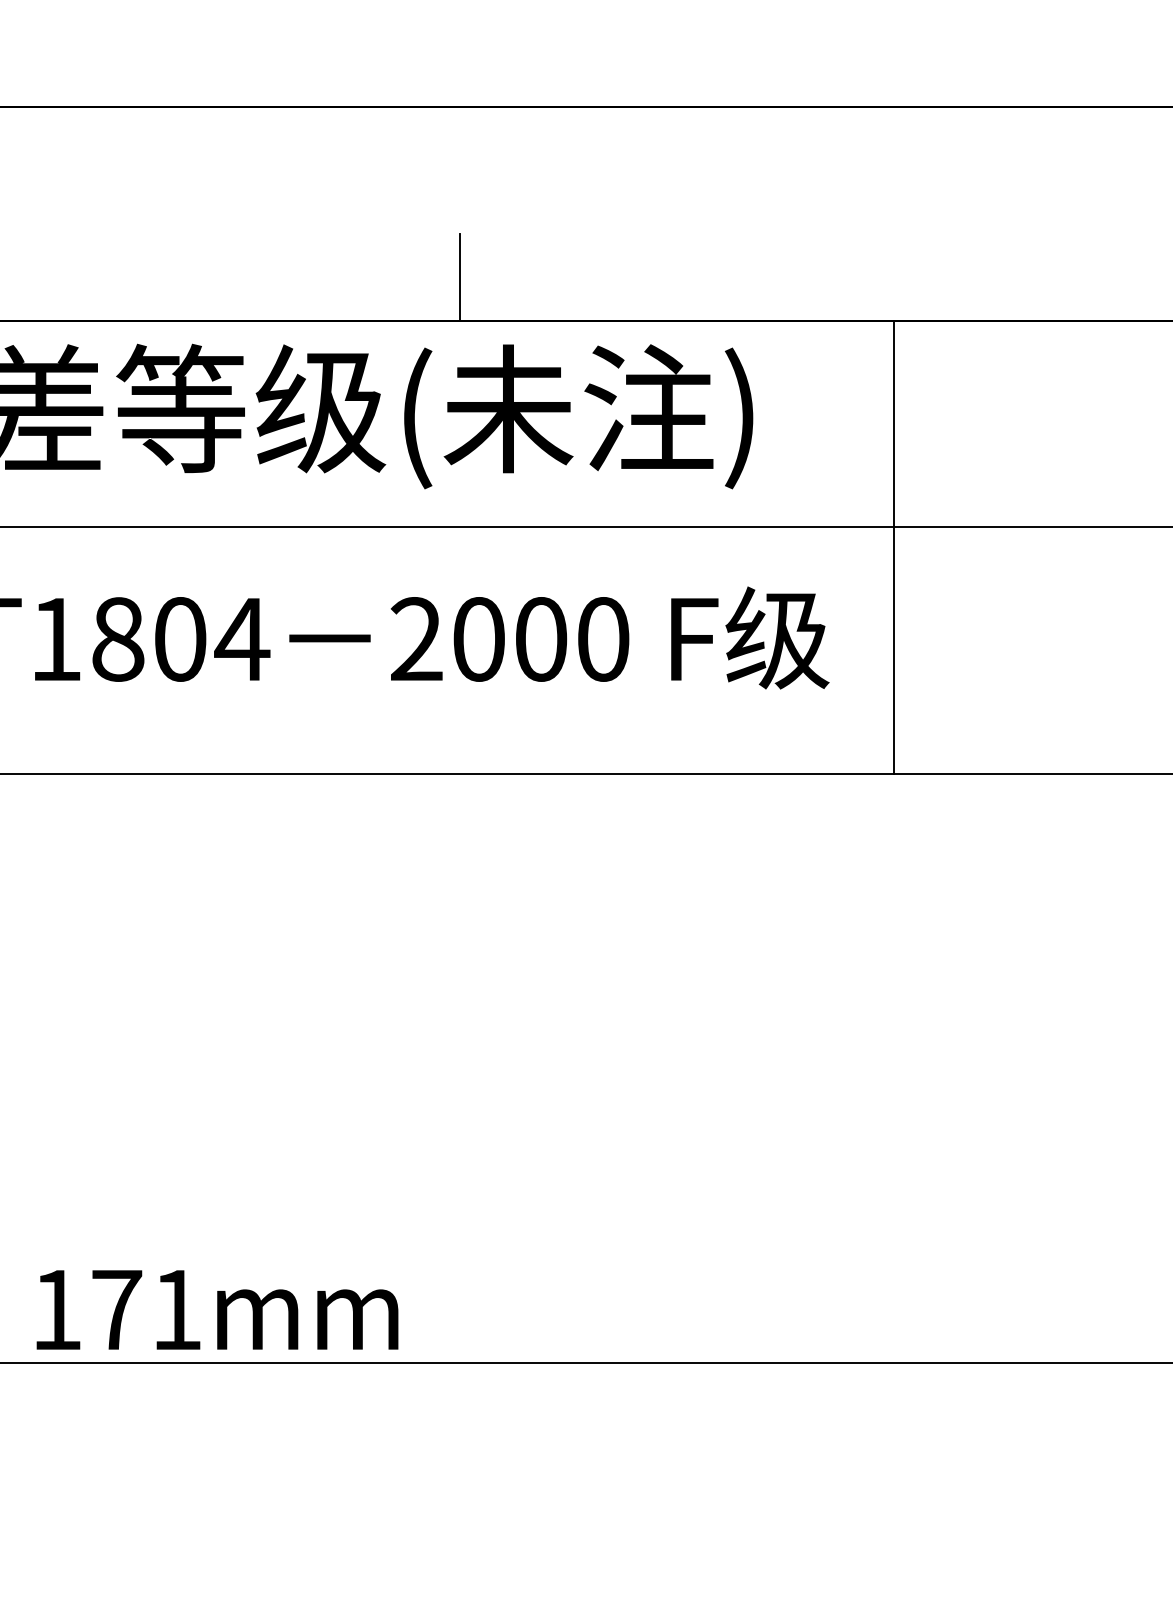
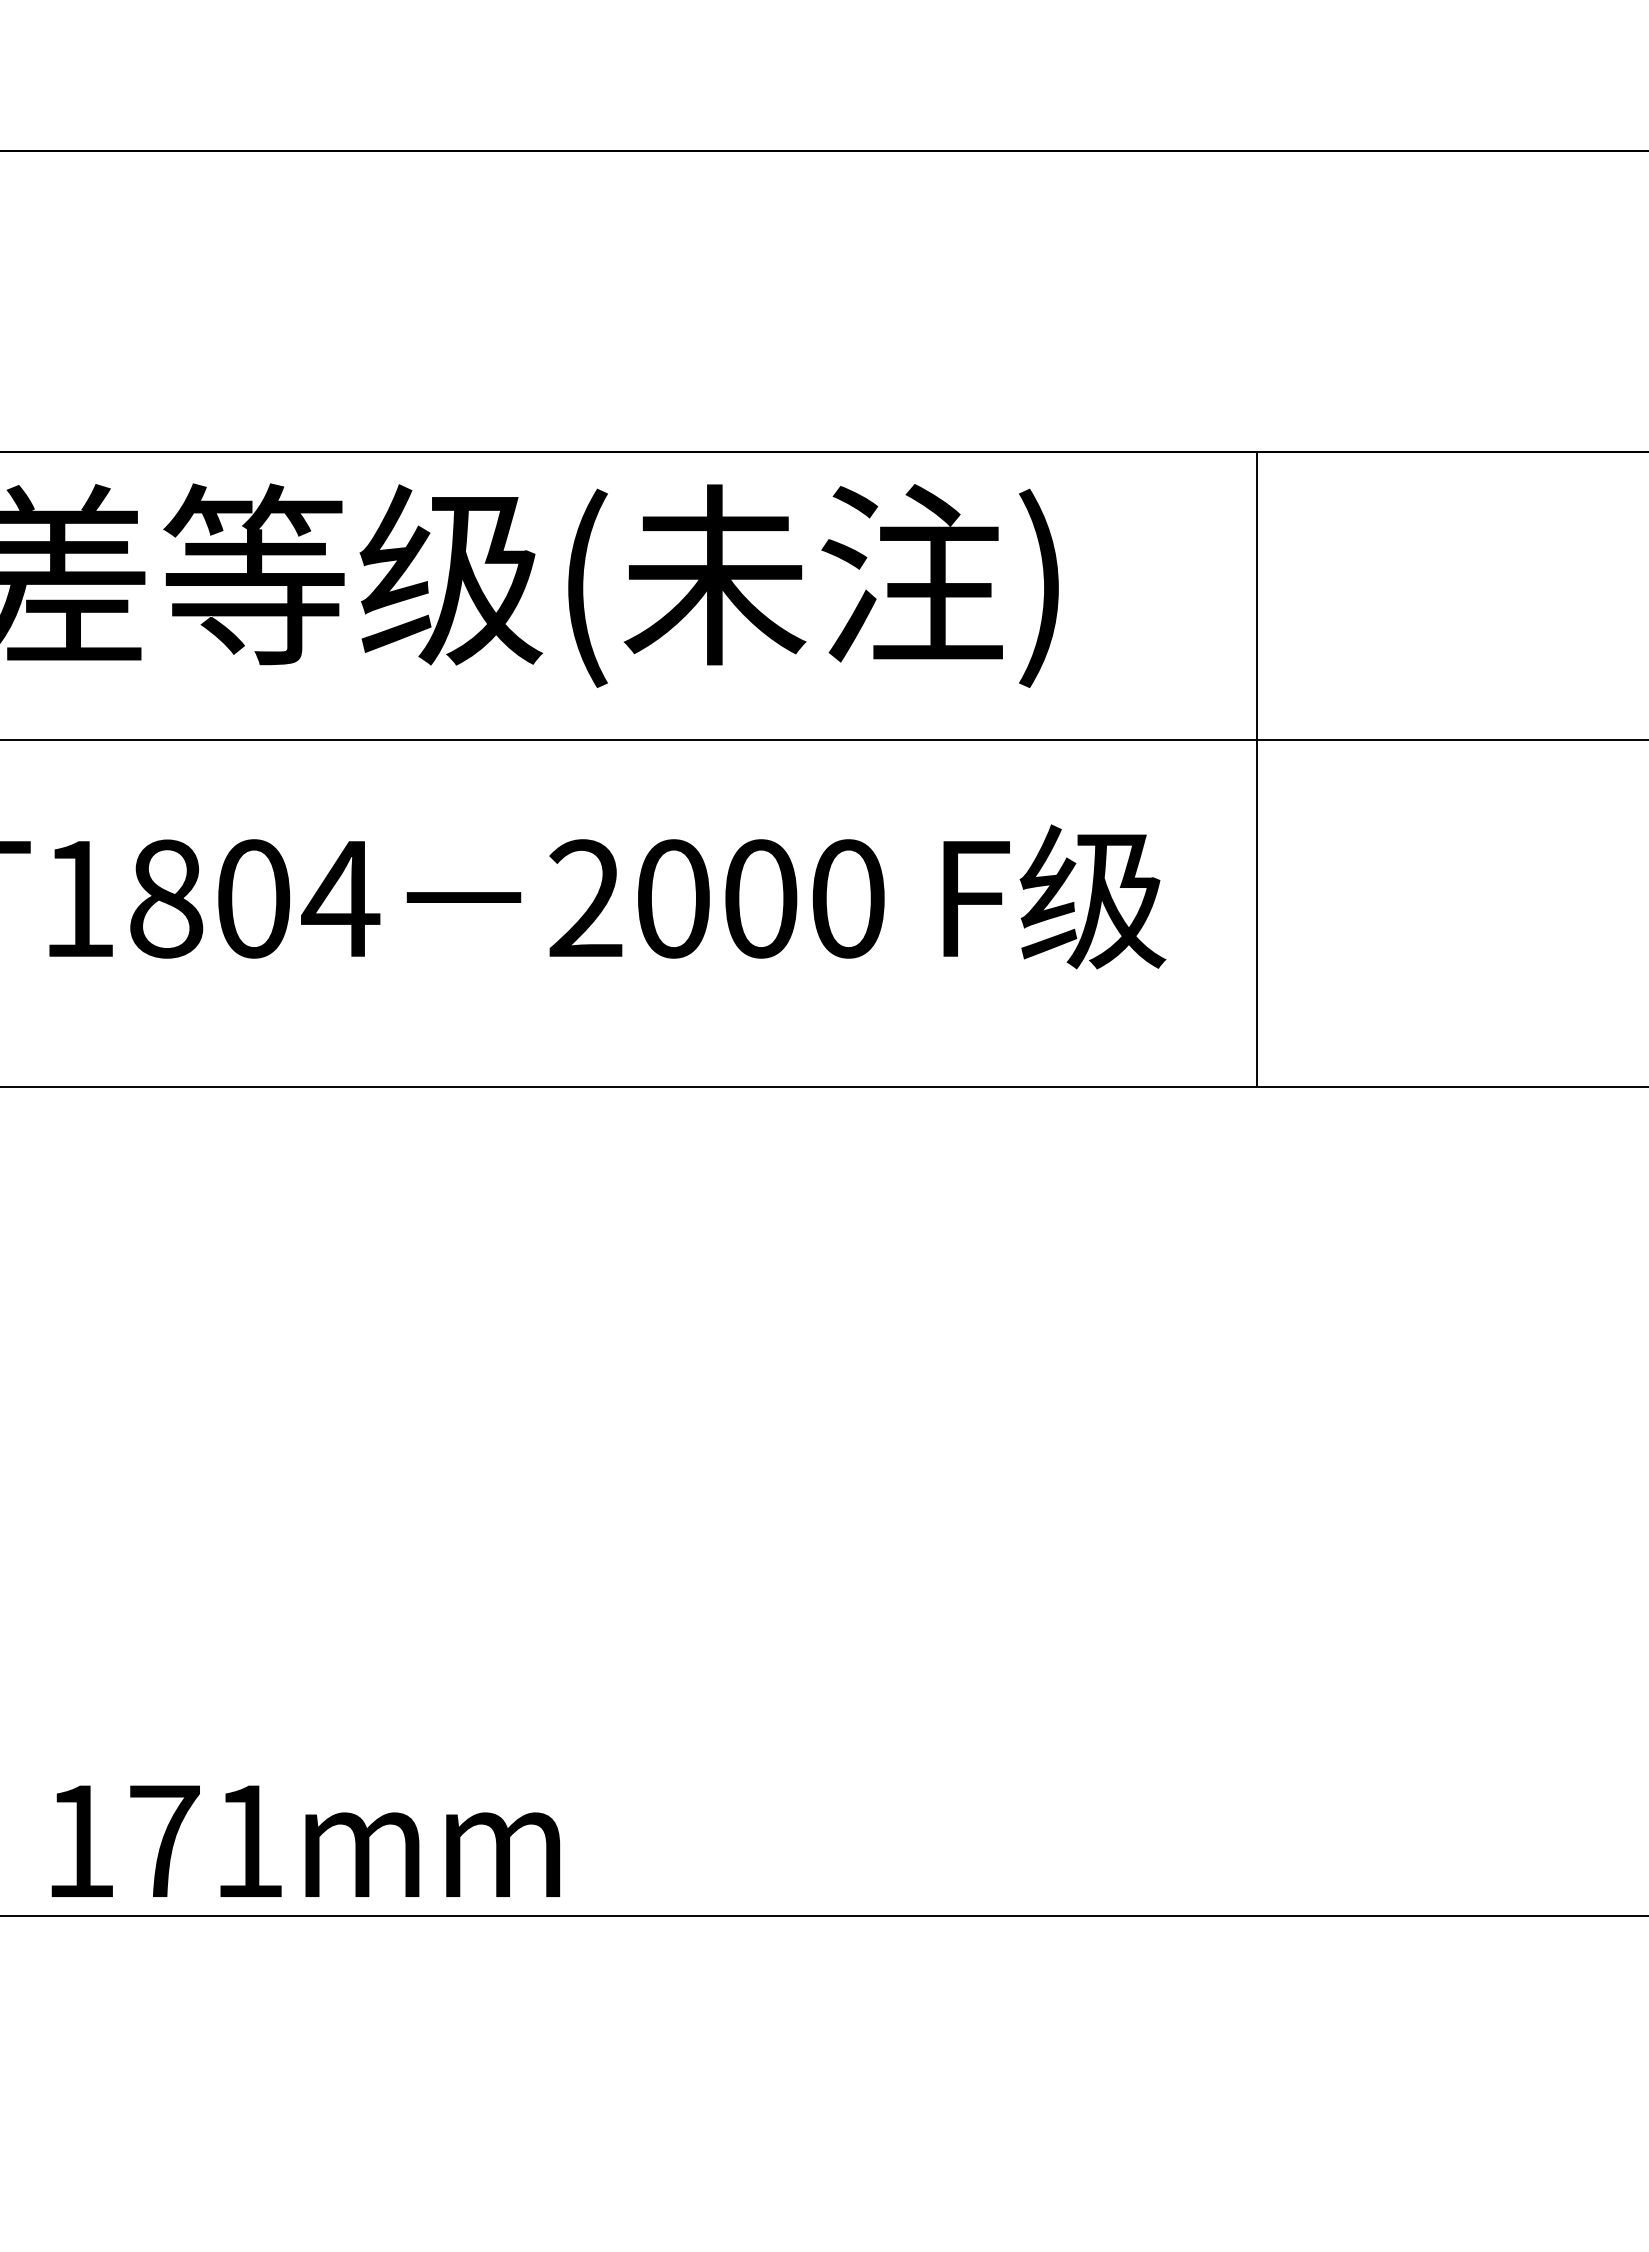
line: (459, 277) -> (646, 390), removed

